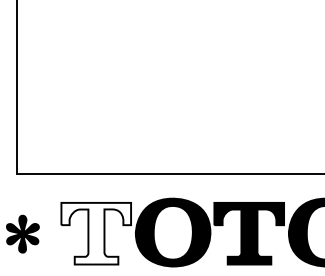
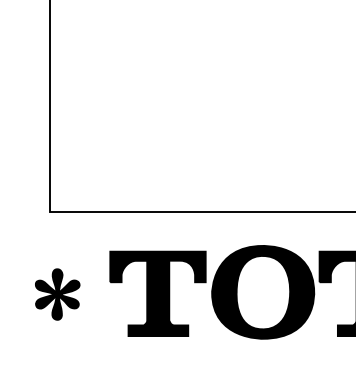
fill: (96, 233) -> (158, 293), added

